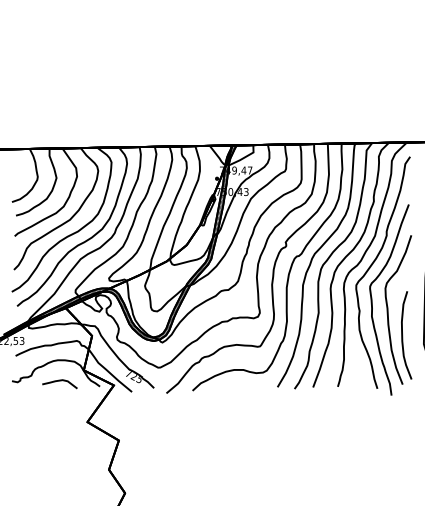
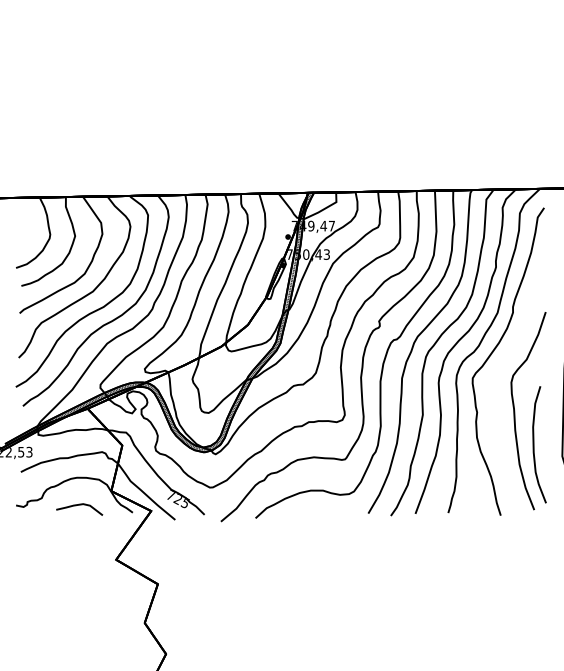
part: (372, 299) -> (494, 397), removed

